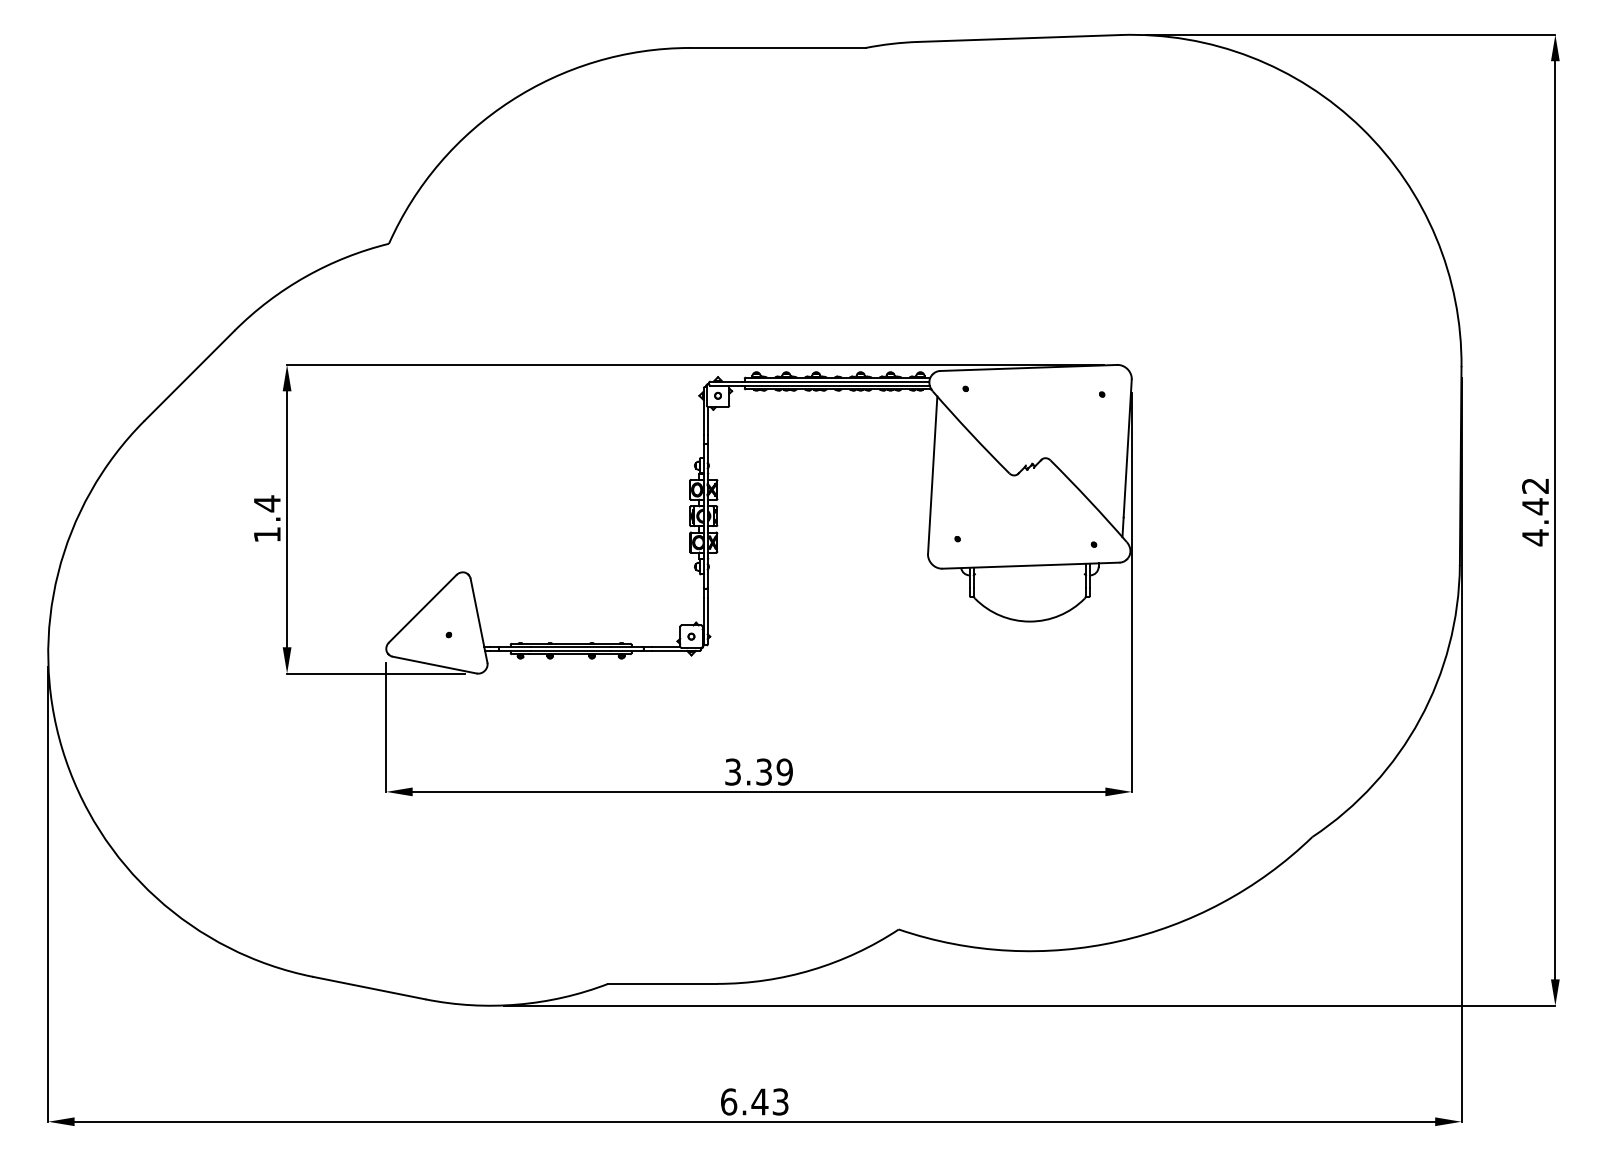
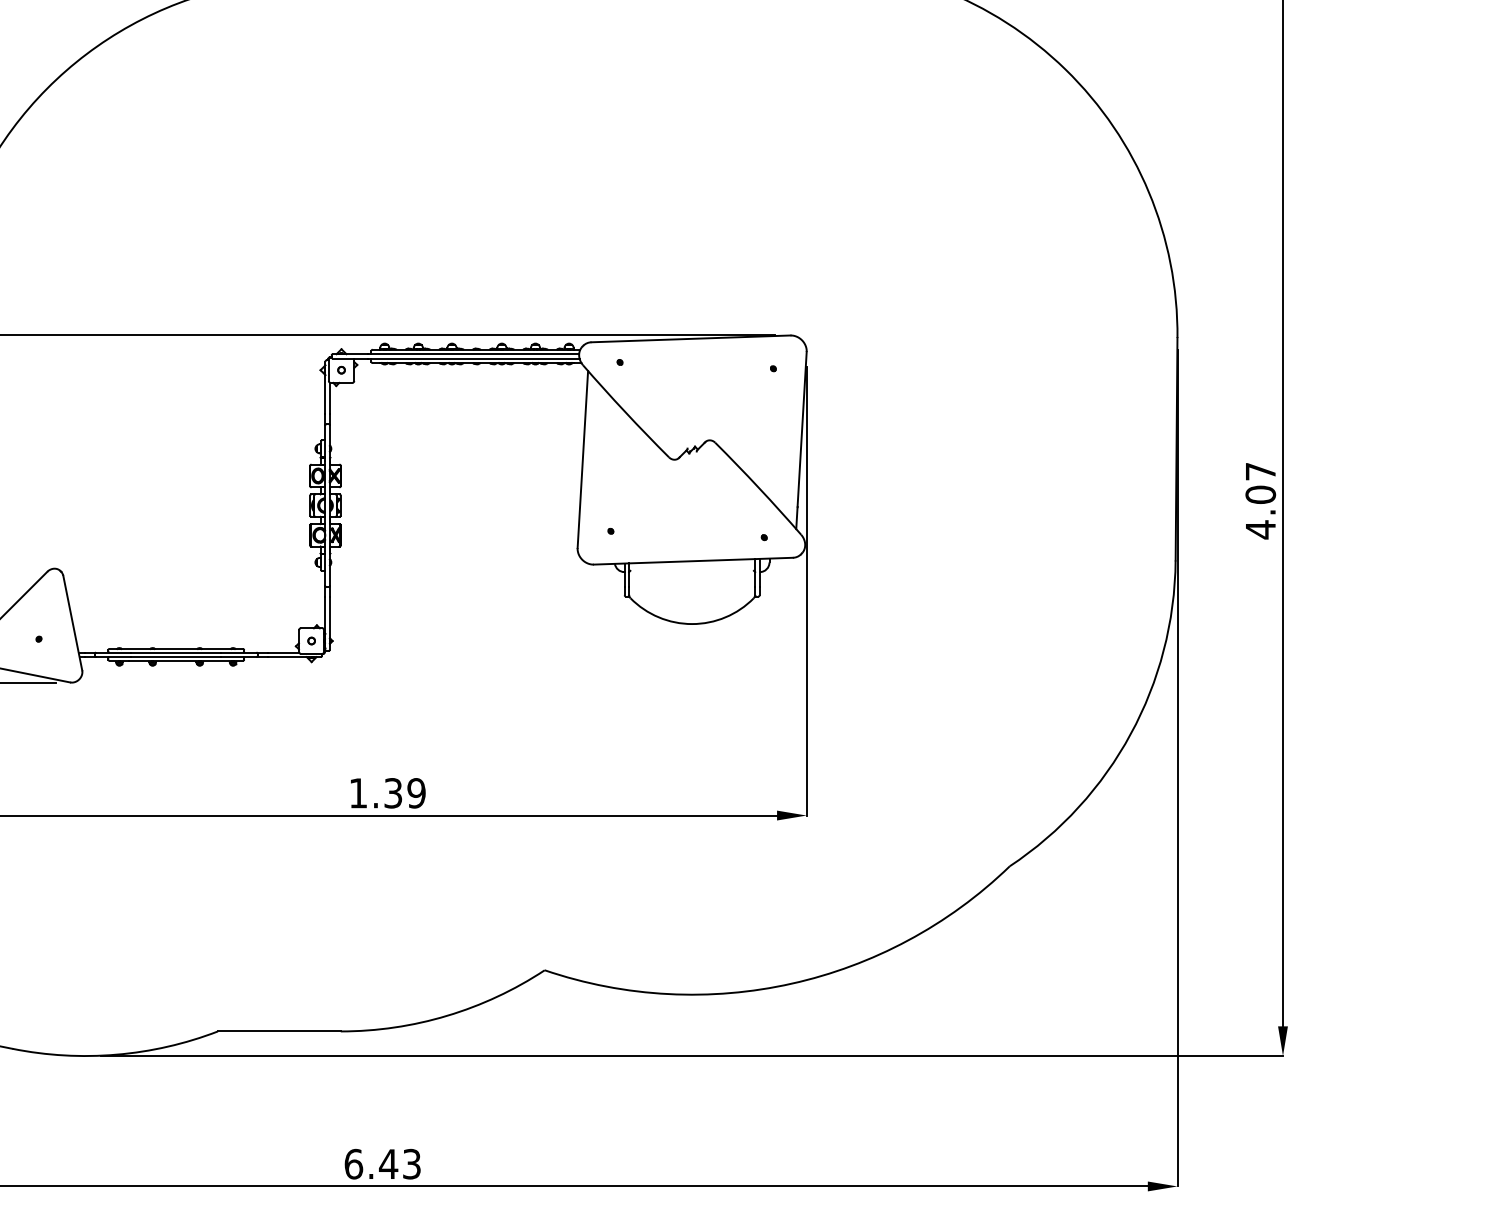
text: (1535, 496) -> (1260, 483), 4.42 -> 4.07
text: (732, 771) -> (357, 792), 3.39 -> 1.39

